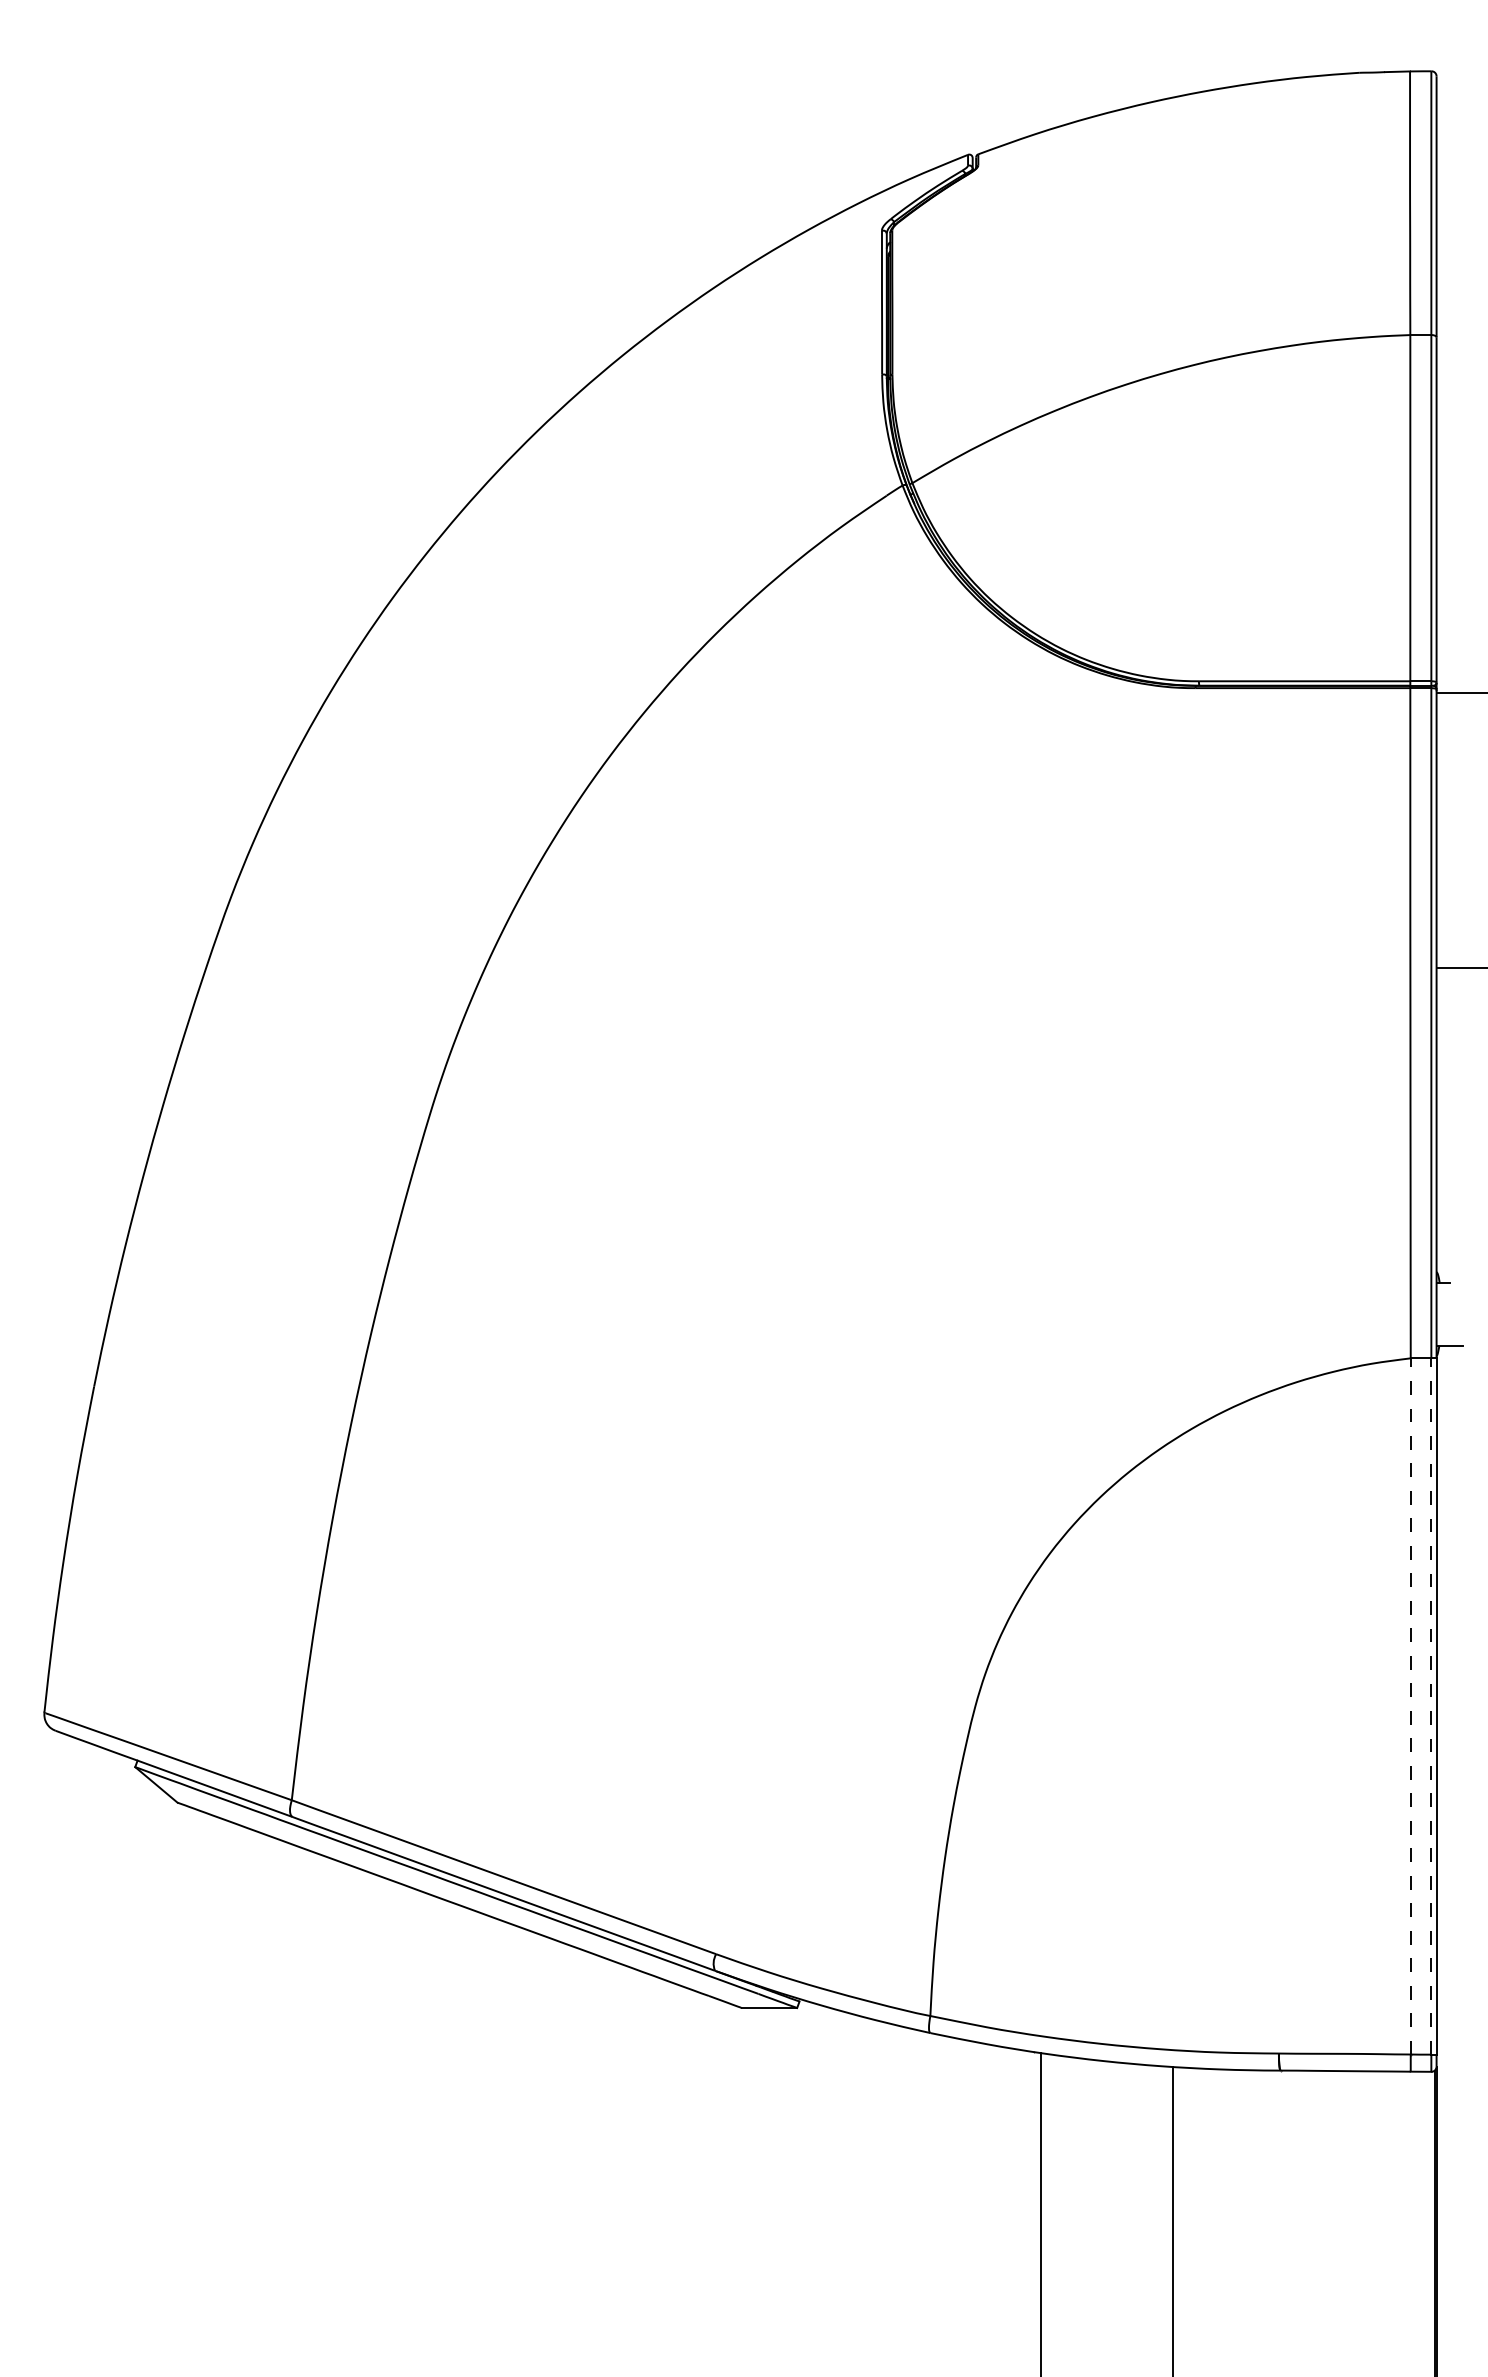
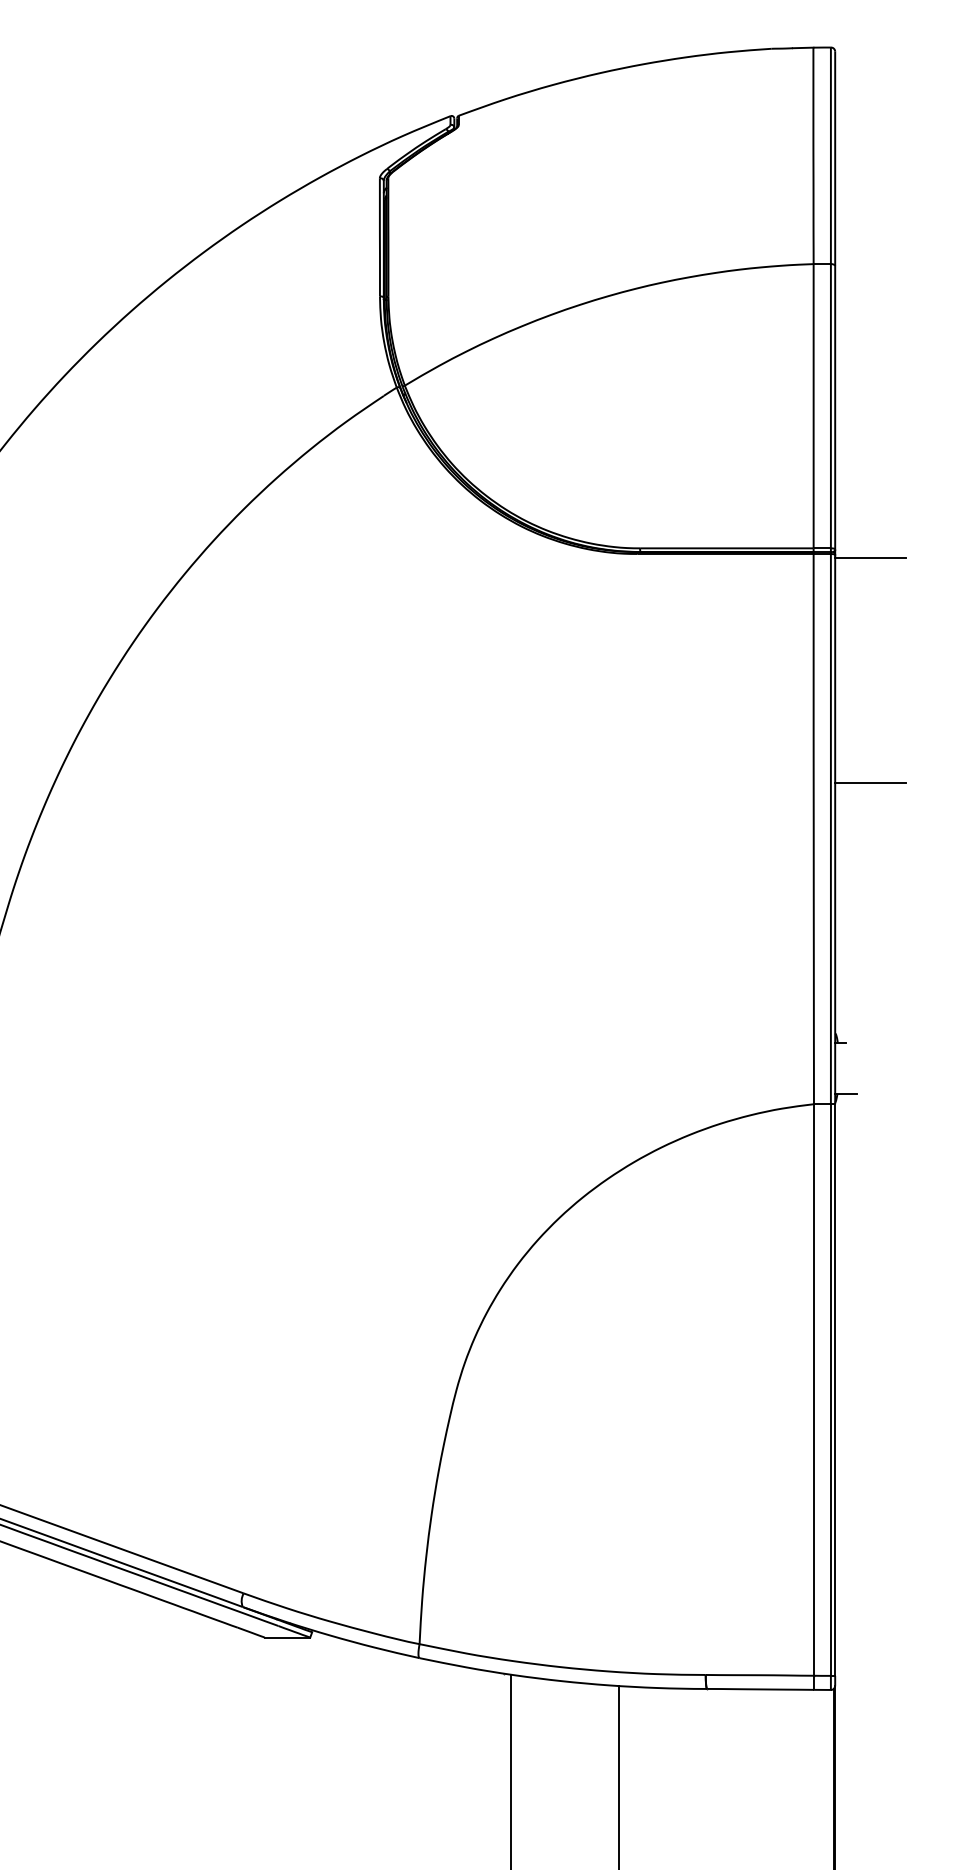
line: (1410, 1705) -> (813, 1389), dashed -> solid
line: (1431, 1705) -> (831, 1389), dashed -> solid

